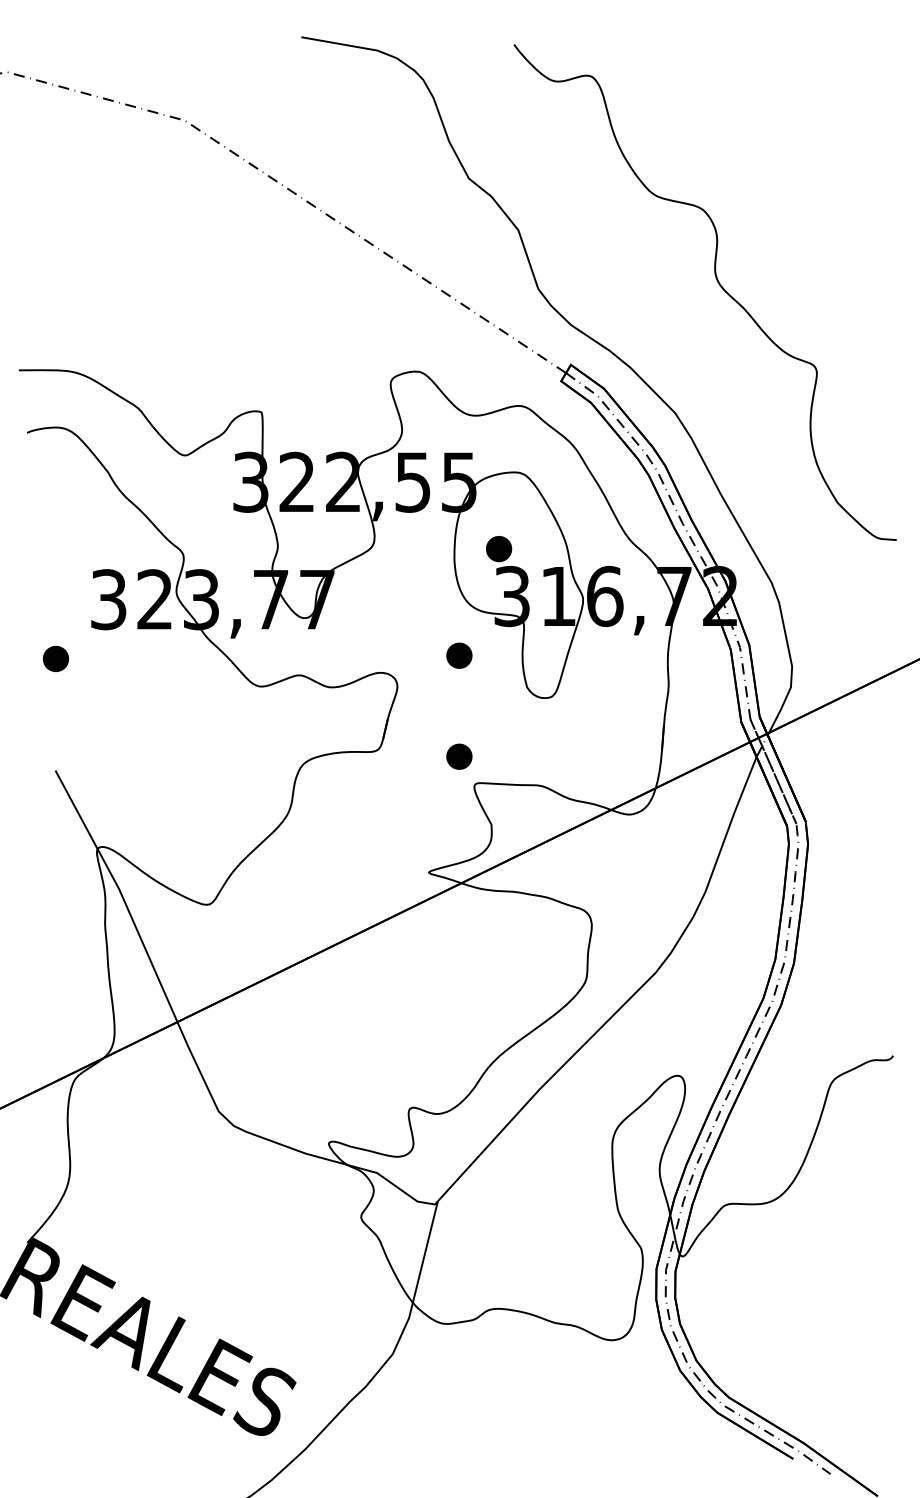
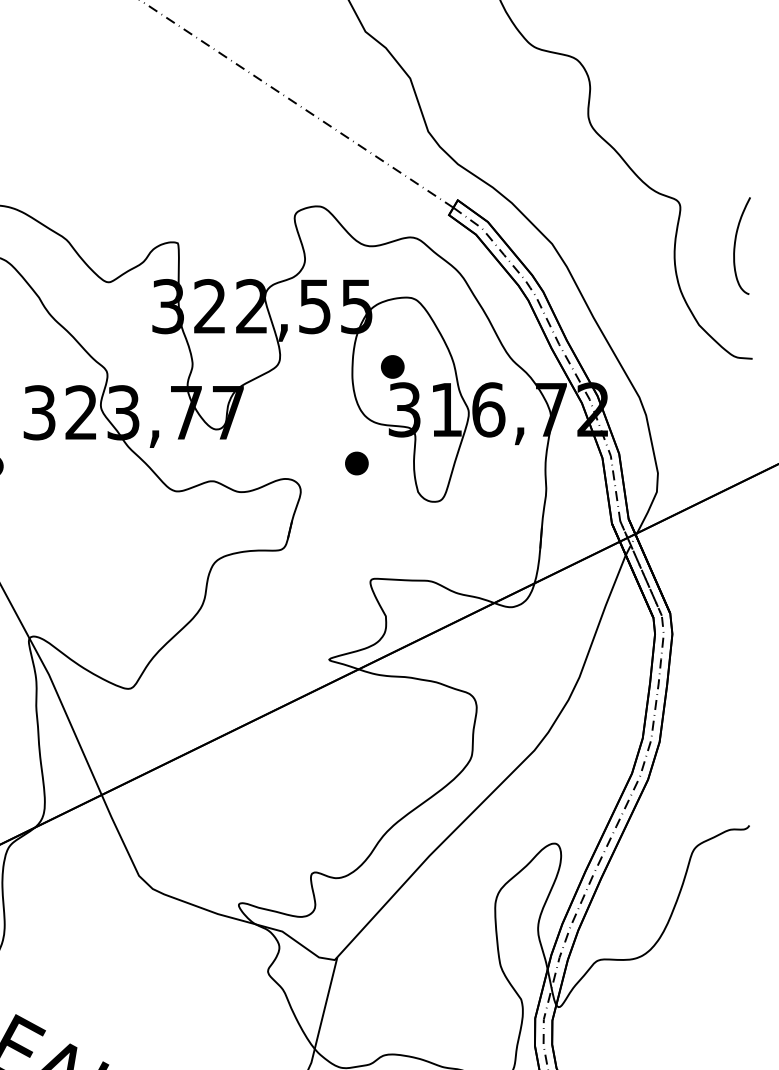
curve: (878, 412) -> (736, 243), added
part: (459, 756) -> (356, 554), removed

